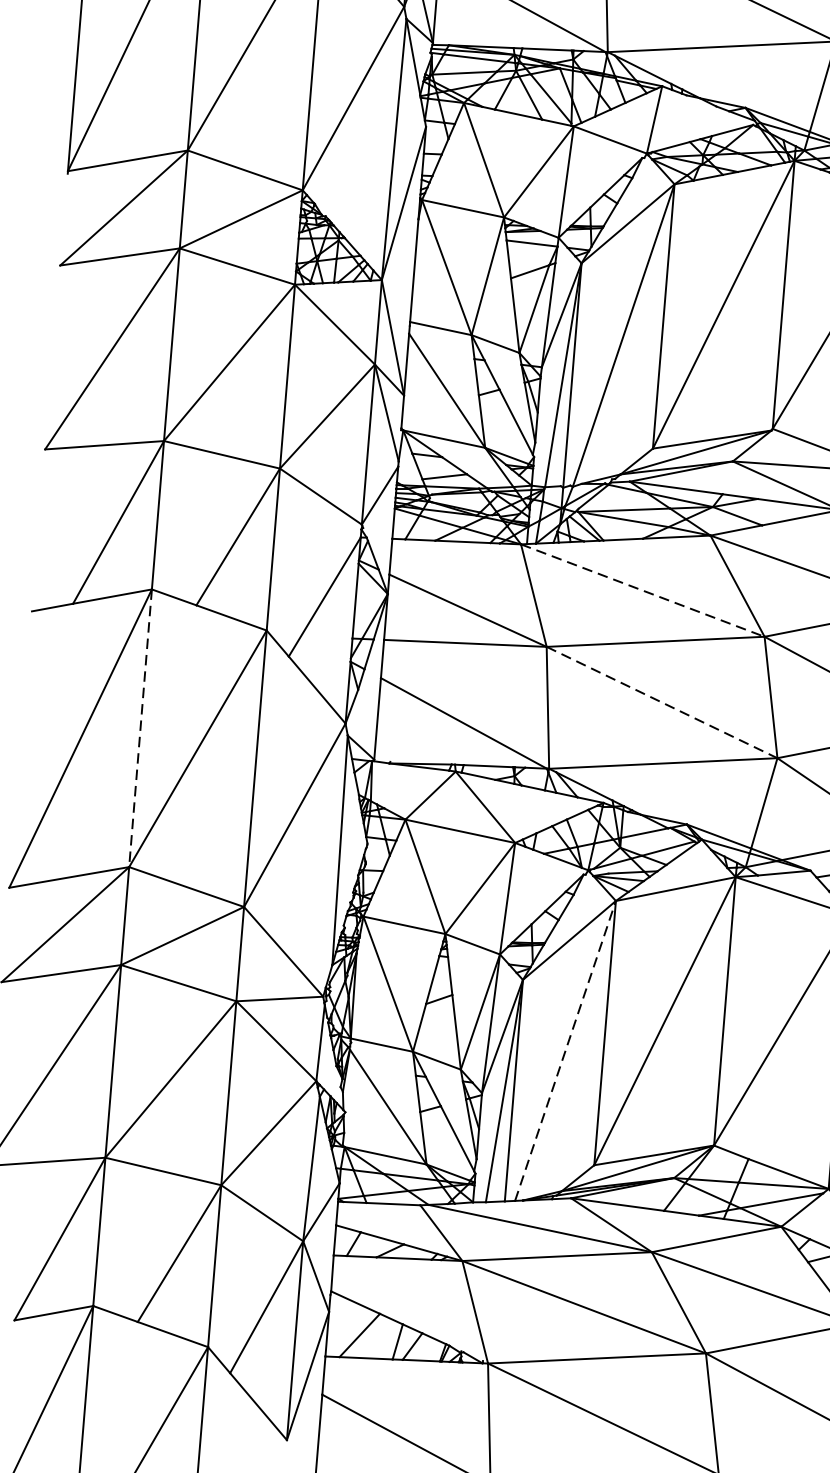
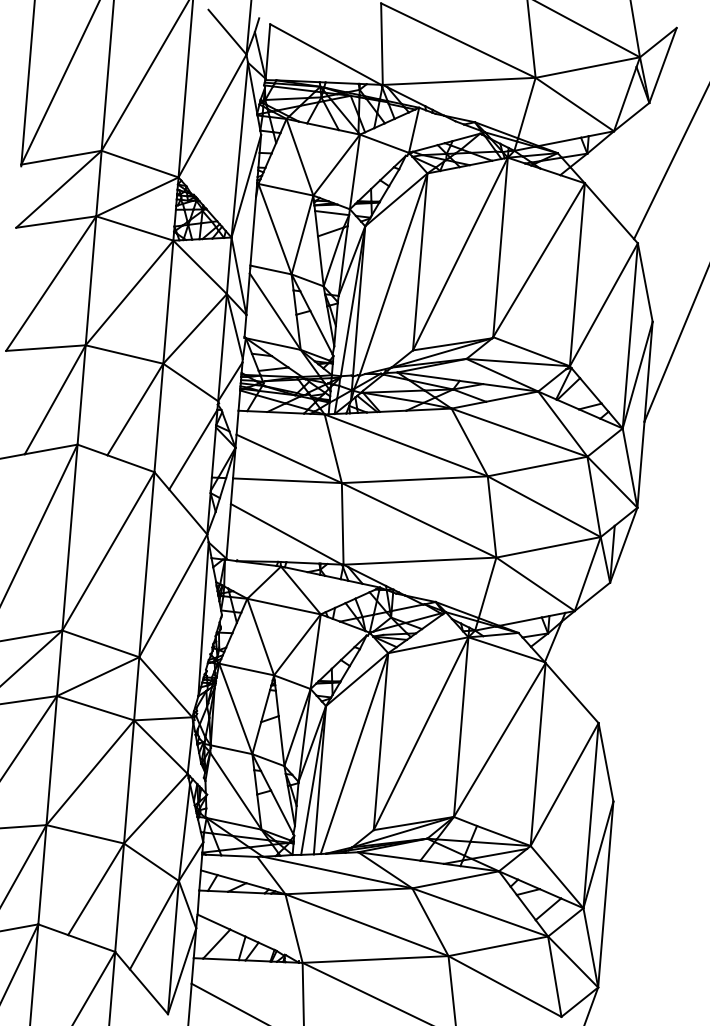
line: (643, 590) -> (406, 445), dashed -> solid
line: (662, 702) -> (419, 520), dashed -> solid
line: (139, 729) -> (69, 538), dashed -> solid
line: (565, 1050) -> (354, 753), dashed -> solid

